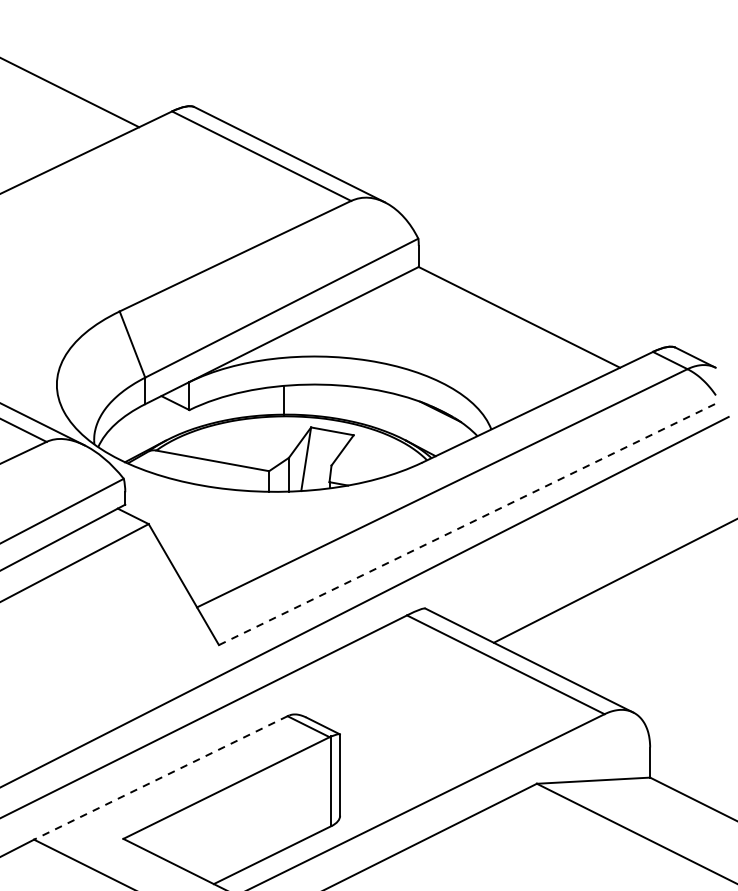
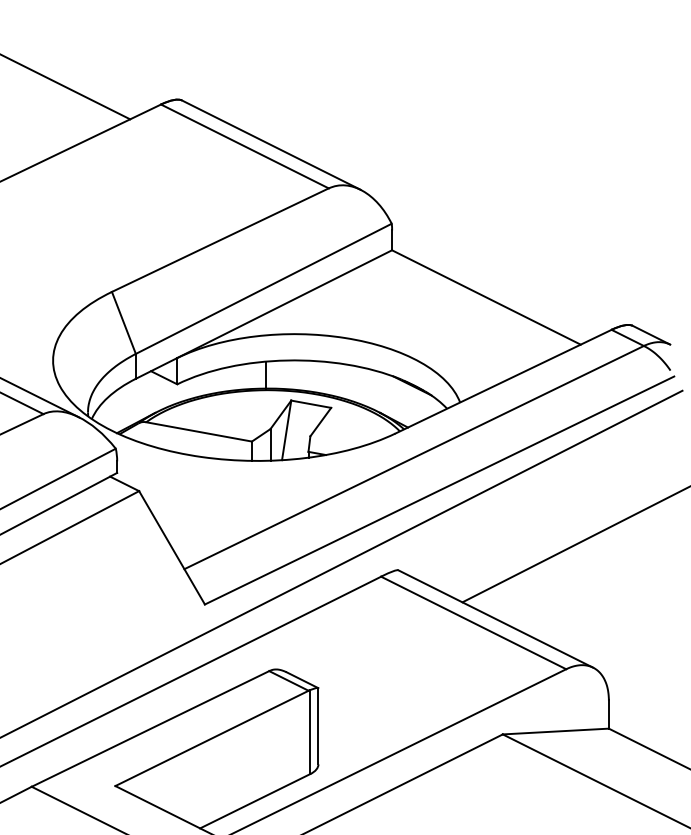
line: (469, 523) -> (439, 490), dashed -> solid
line: (160, 778) -> (150, 729), dashed -> solid

